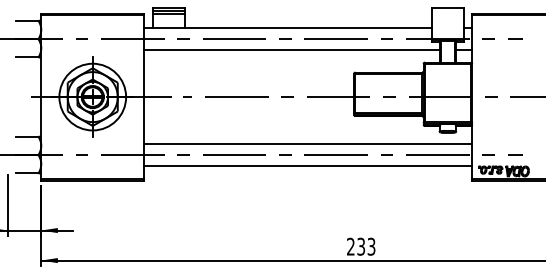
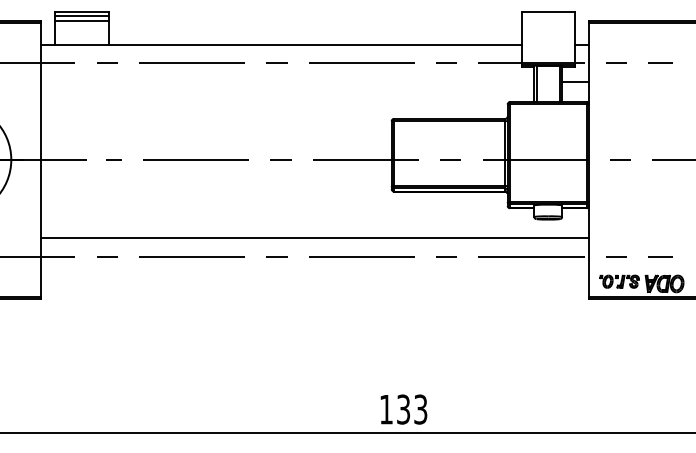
line: (291, 50) -> (287, 82), removed
line: (308, 166) -> (315, 275), removed
text: (350, 246) -> (385, 409), 233 -> 133

